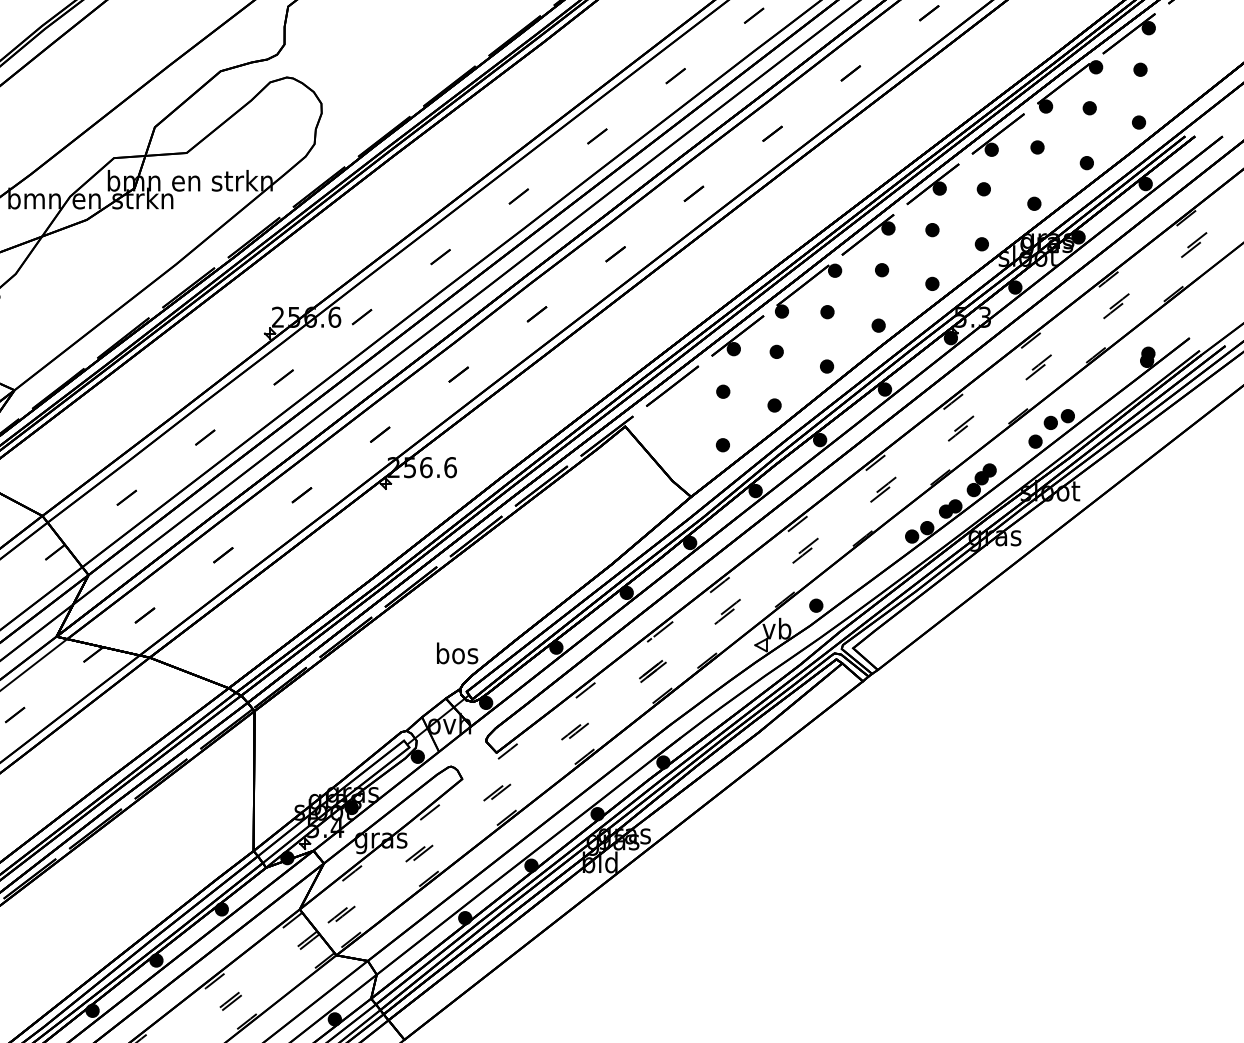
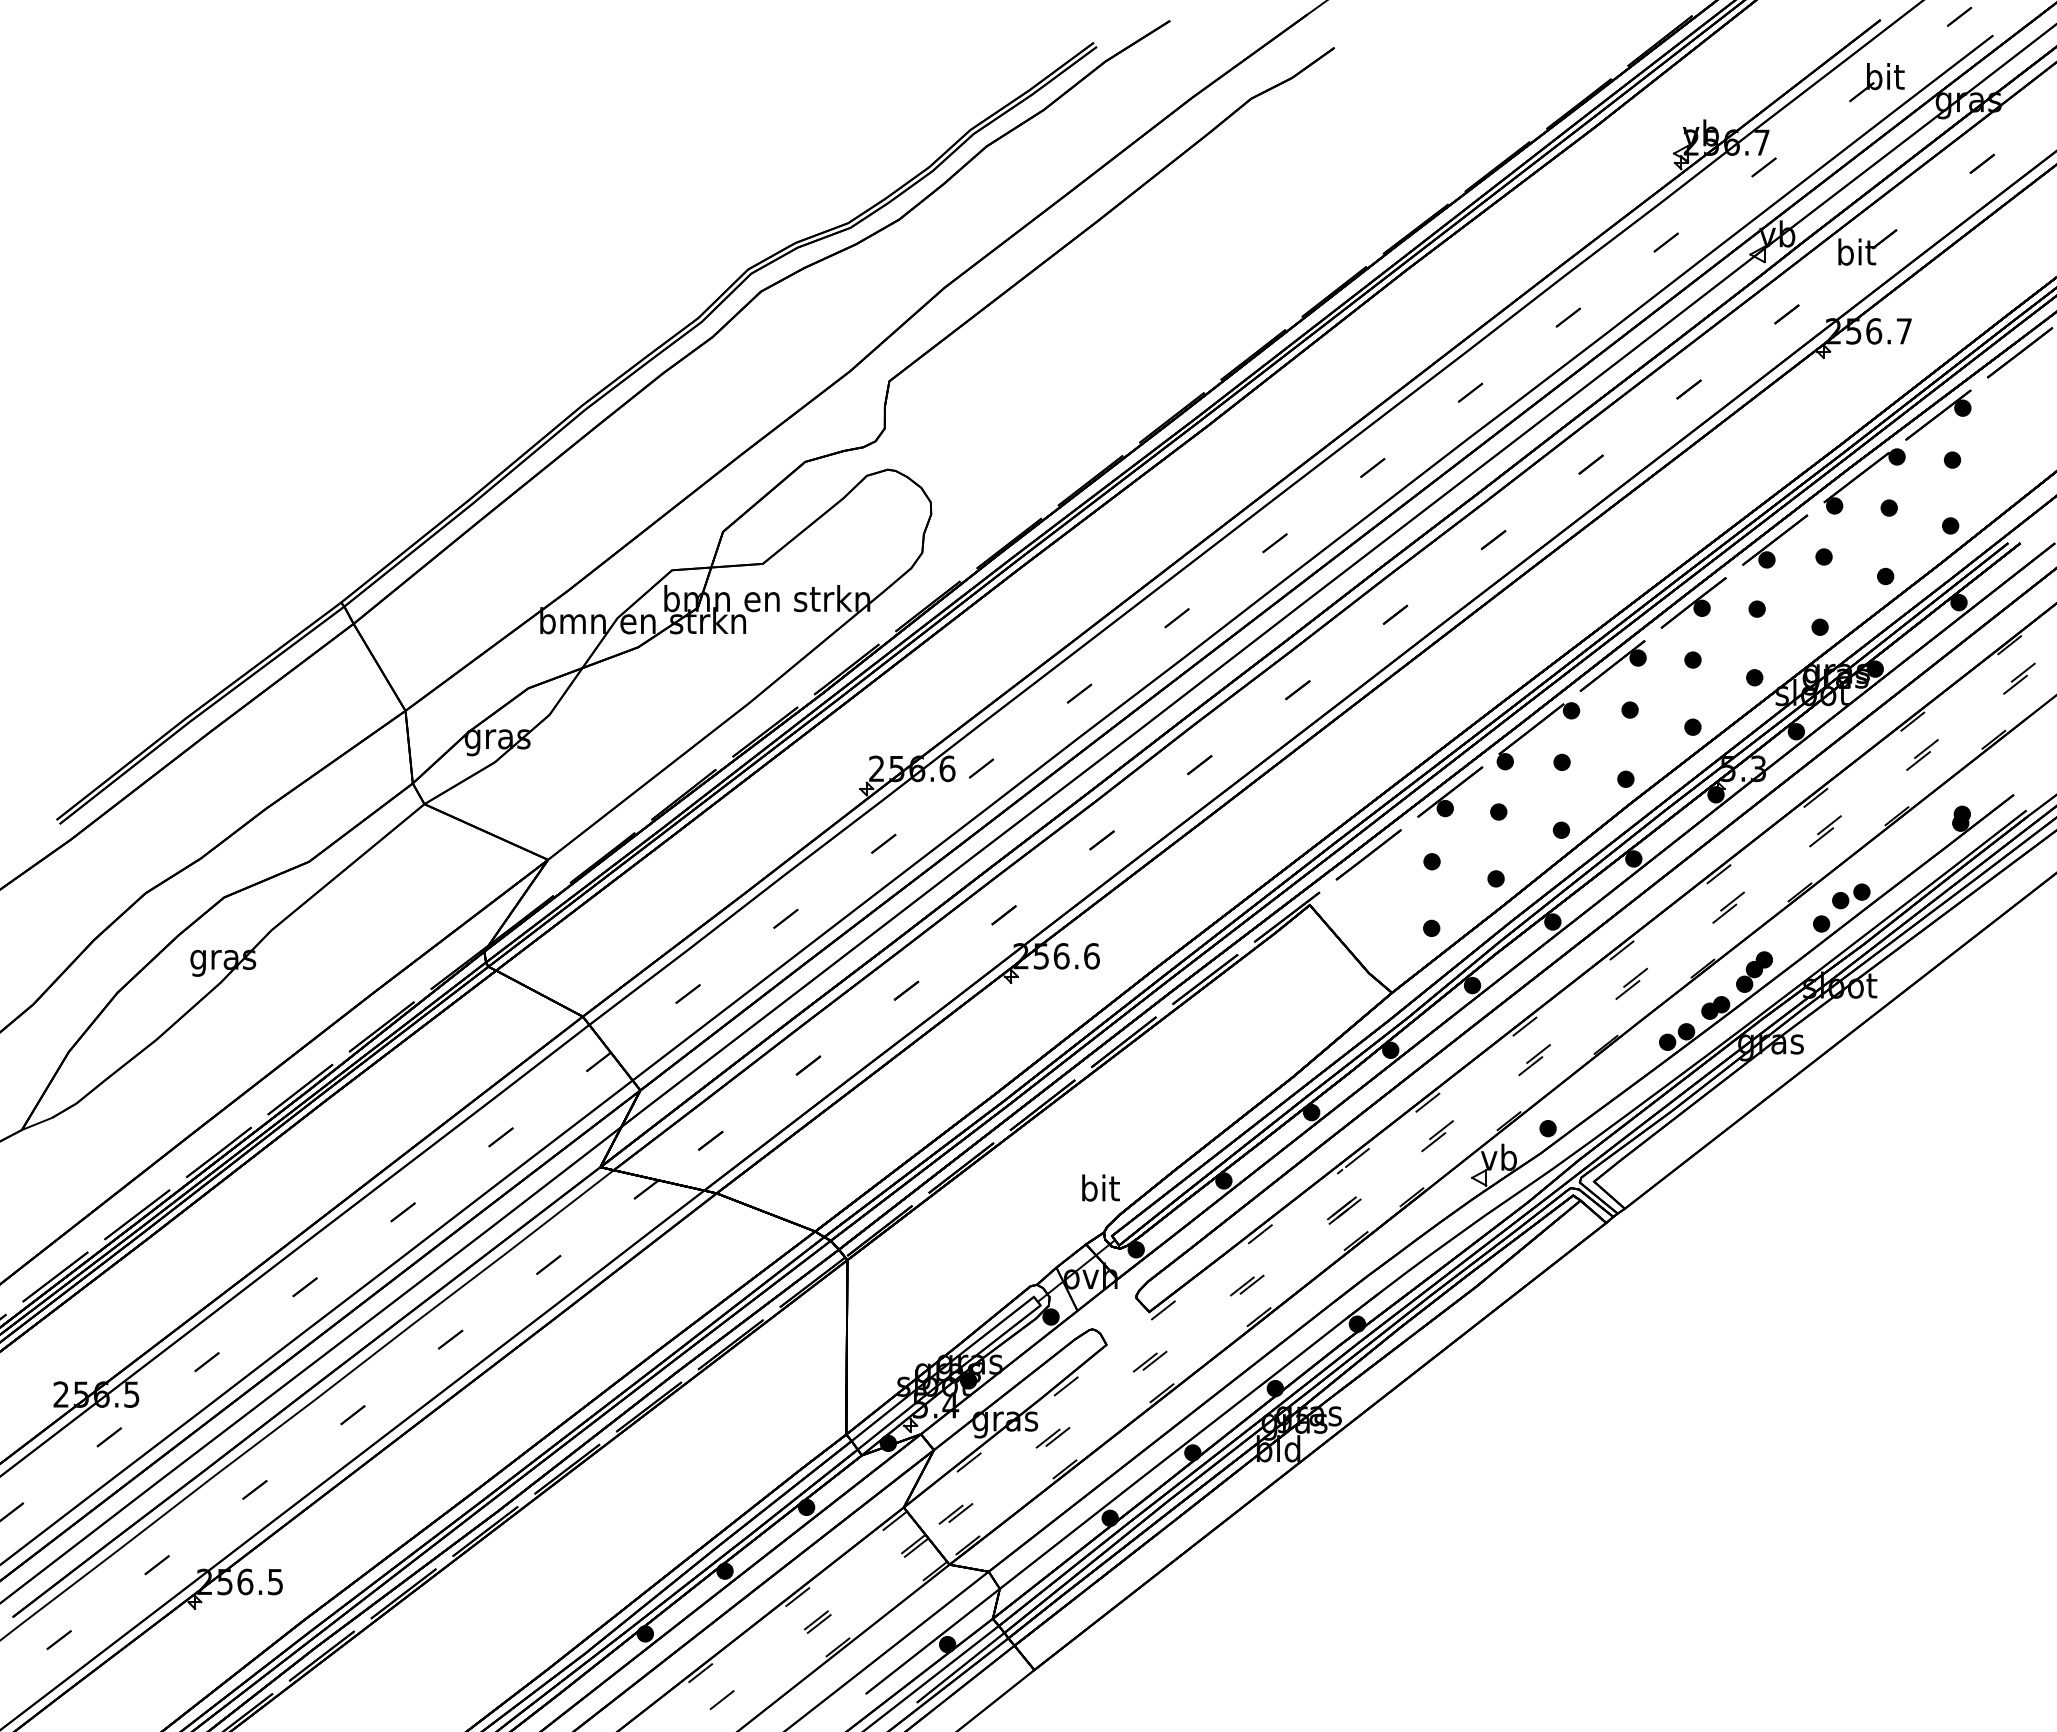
text: (457, 652) -> (1100, 1187), bos -> bit

